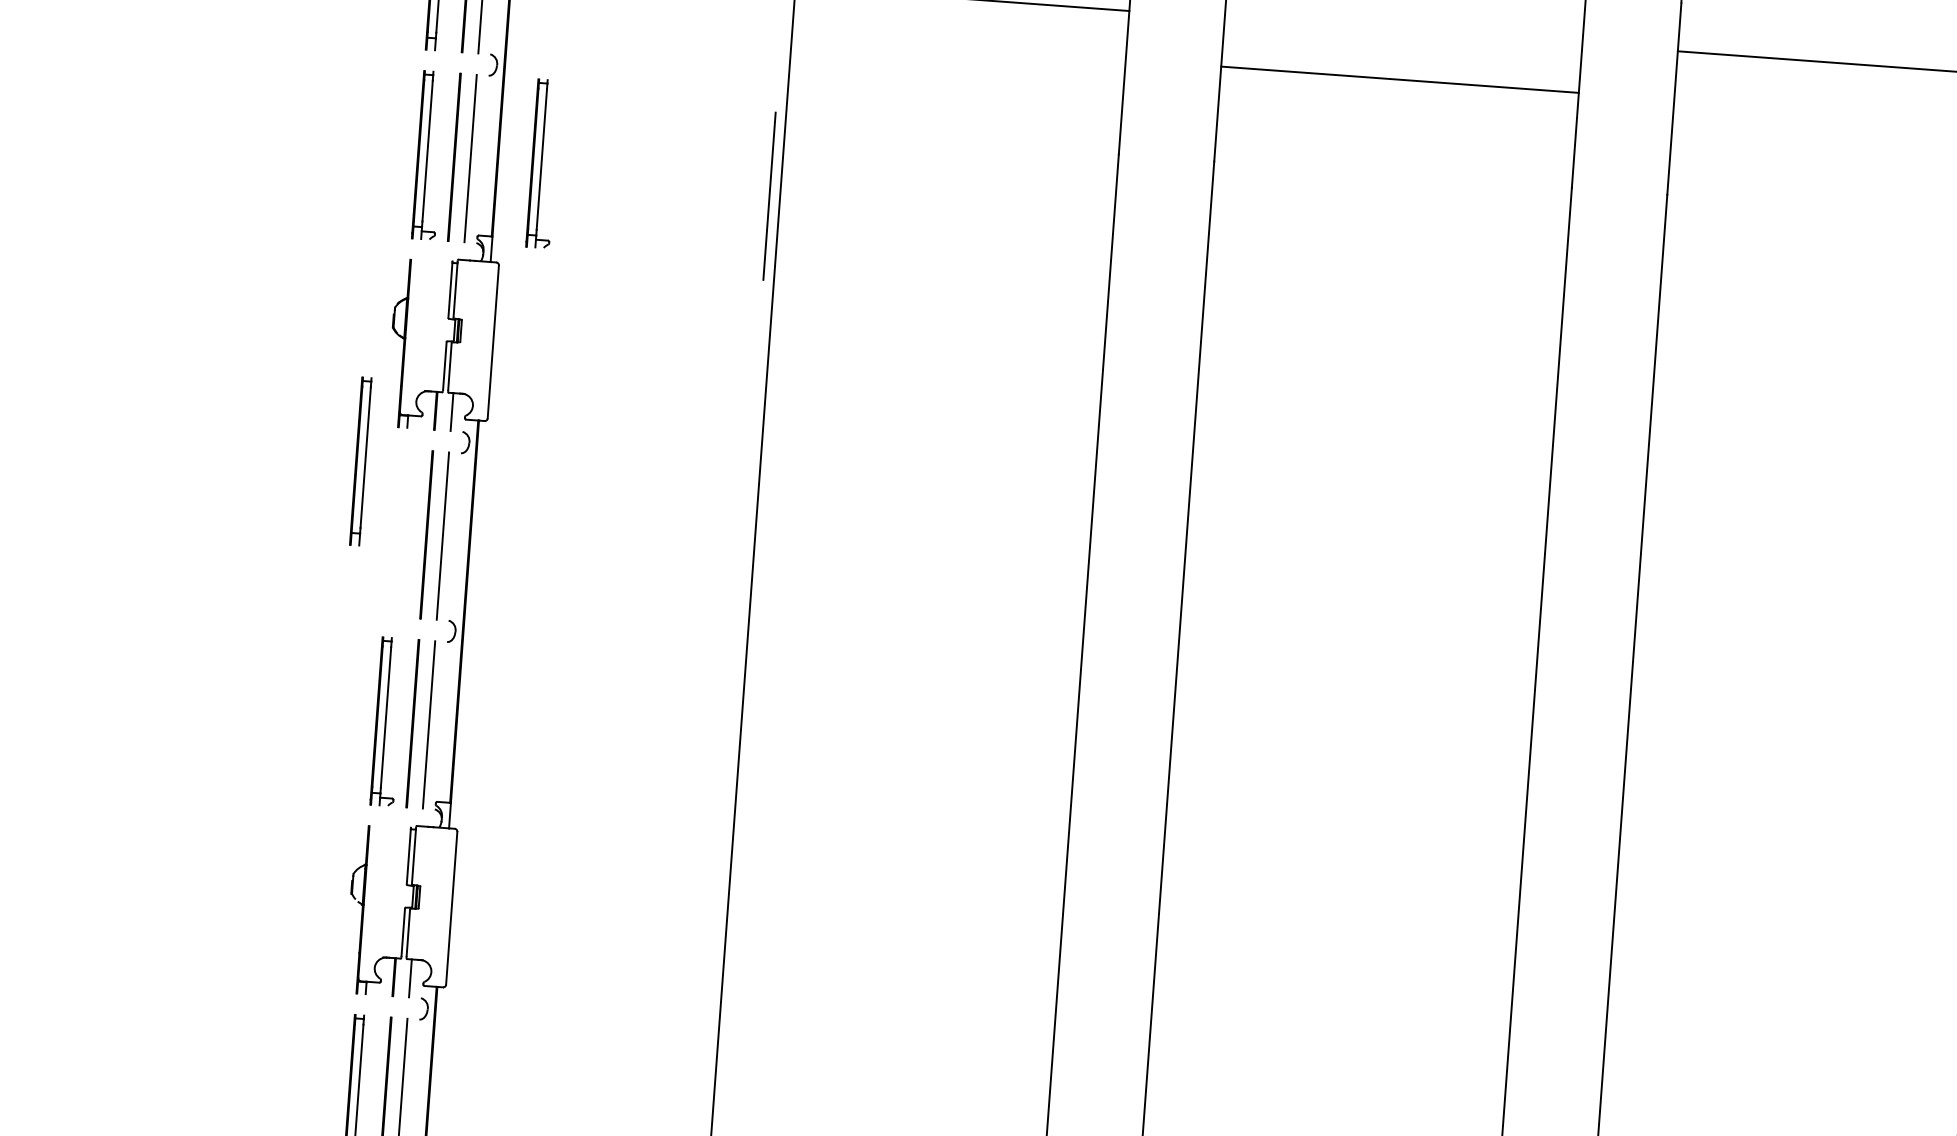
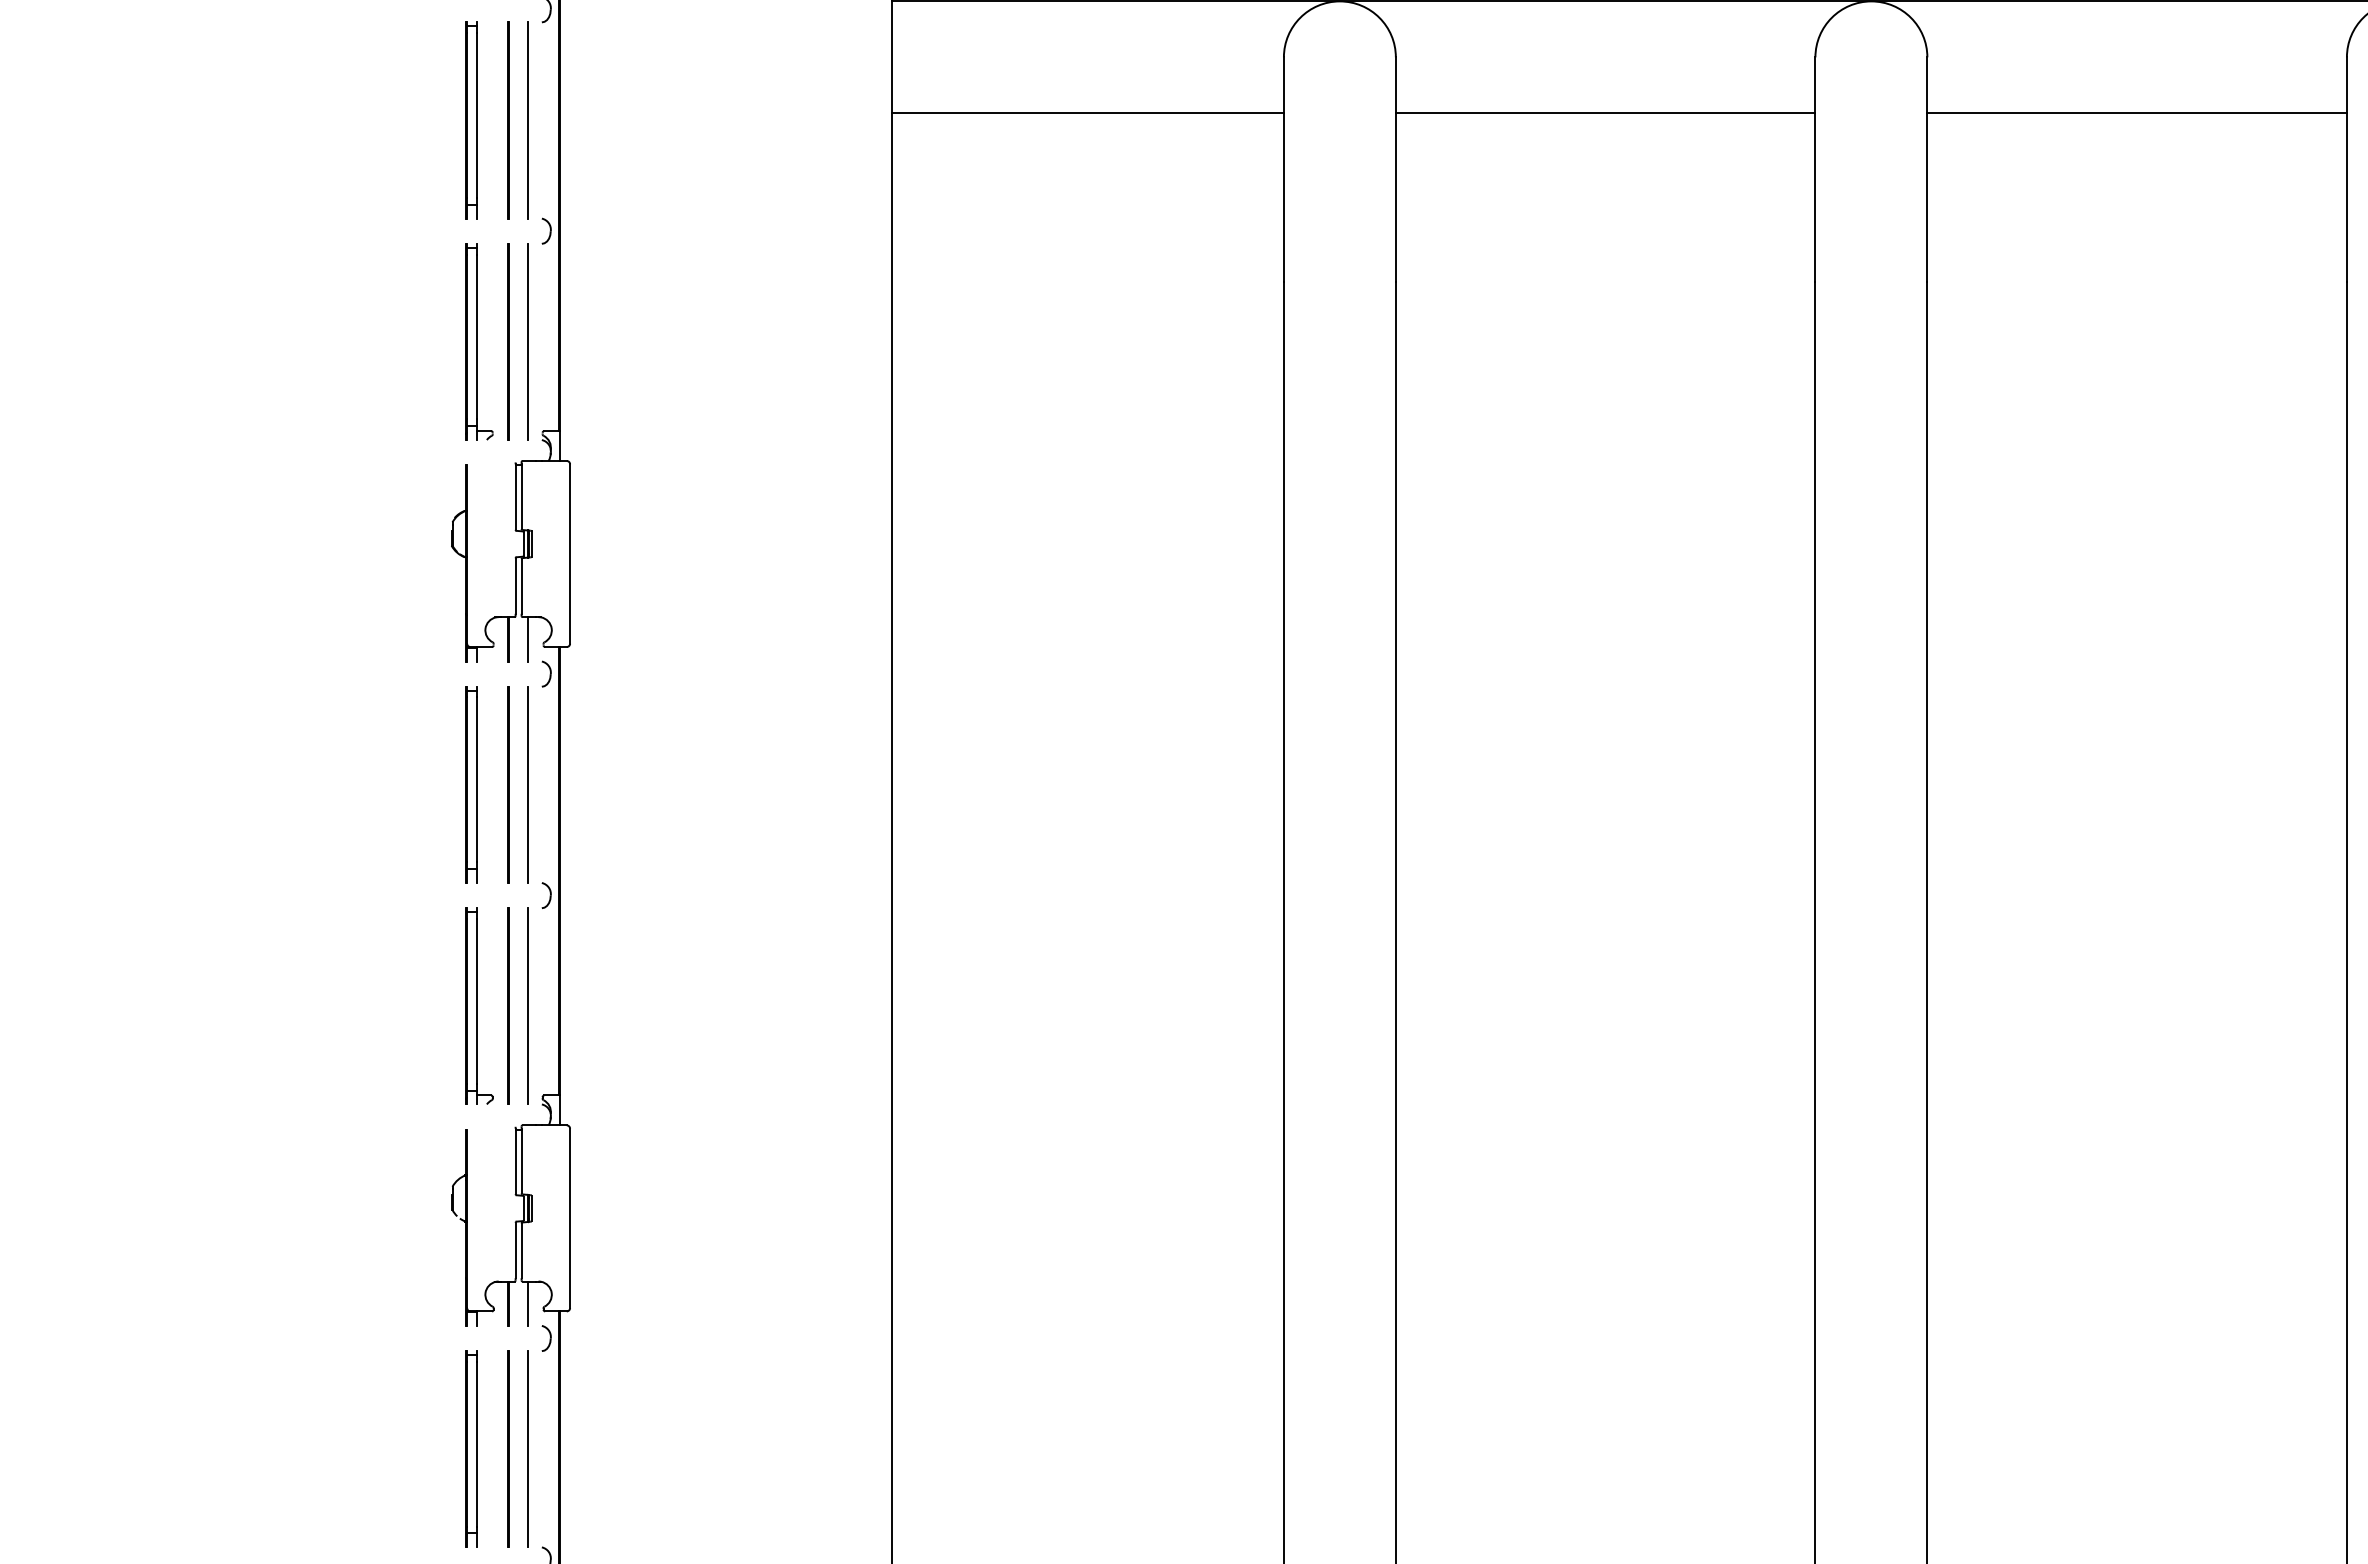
line: (1399, 79) -> (1605, 113), moved
part: (543, 163) -> (613, 341), removed
line: (769, 195) -> (879, 359), removed
part: (360, 461) -> (471, 784), moved

